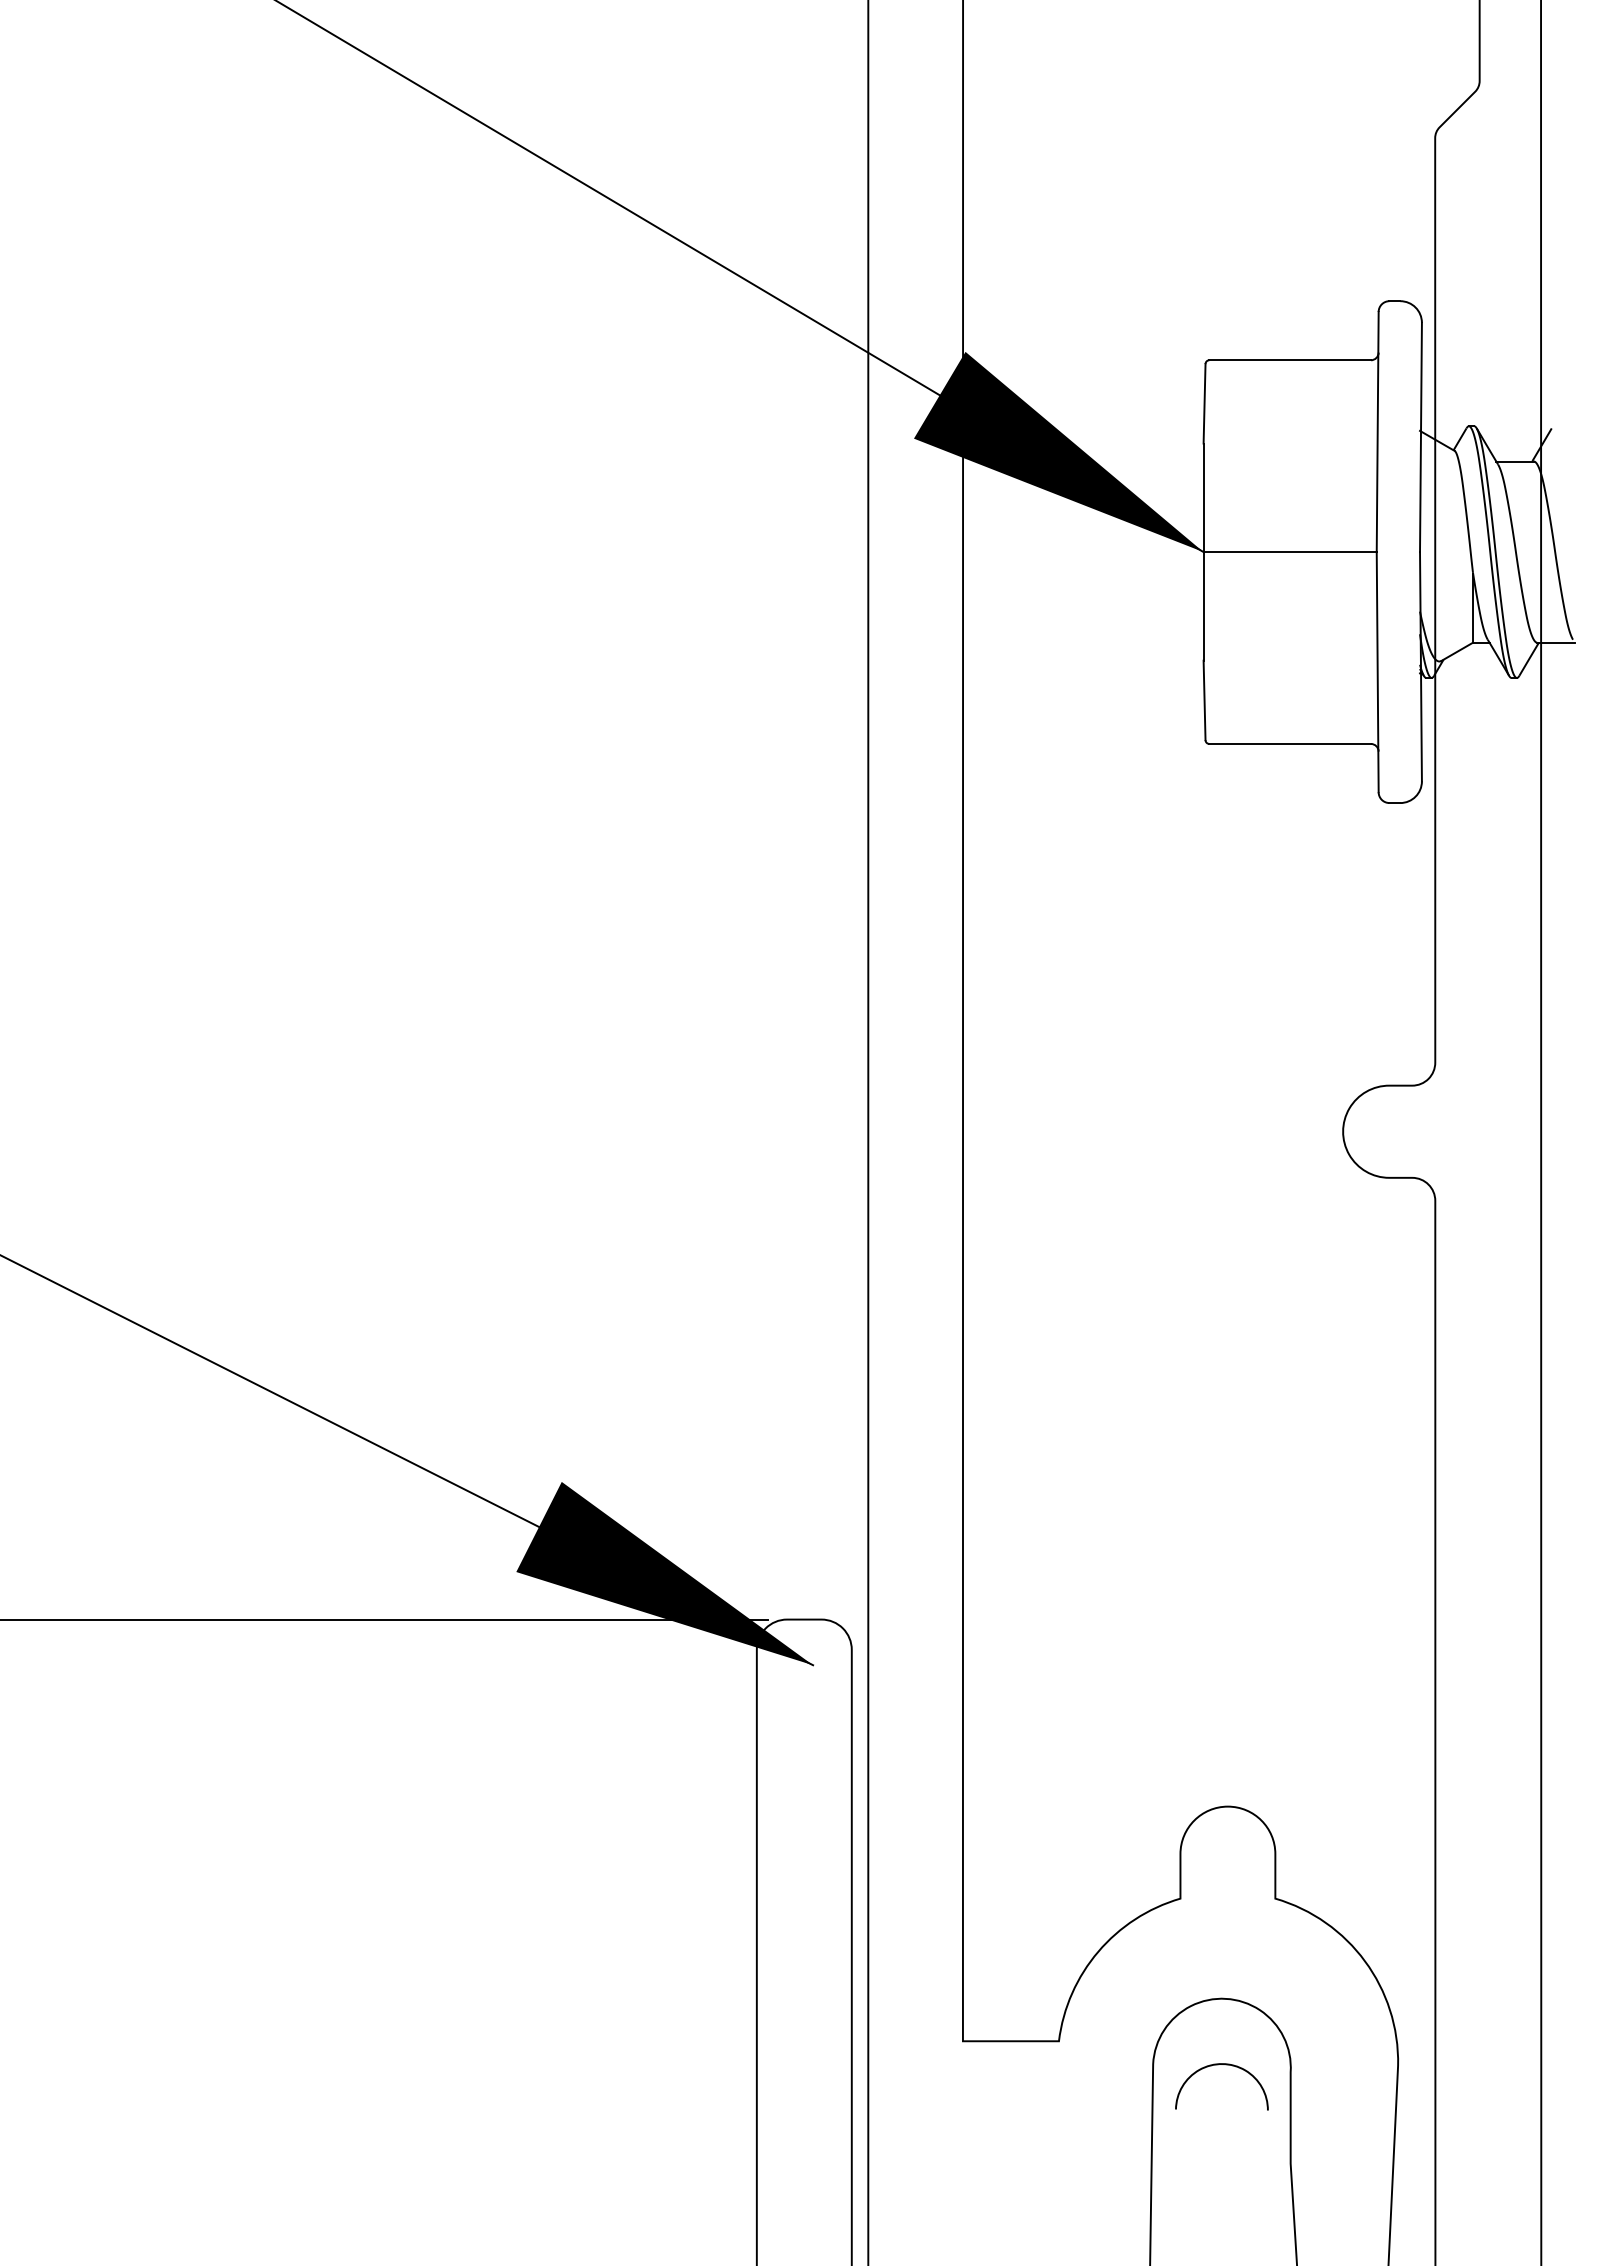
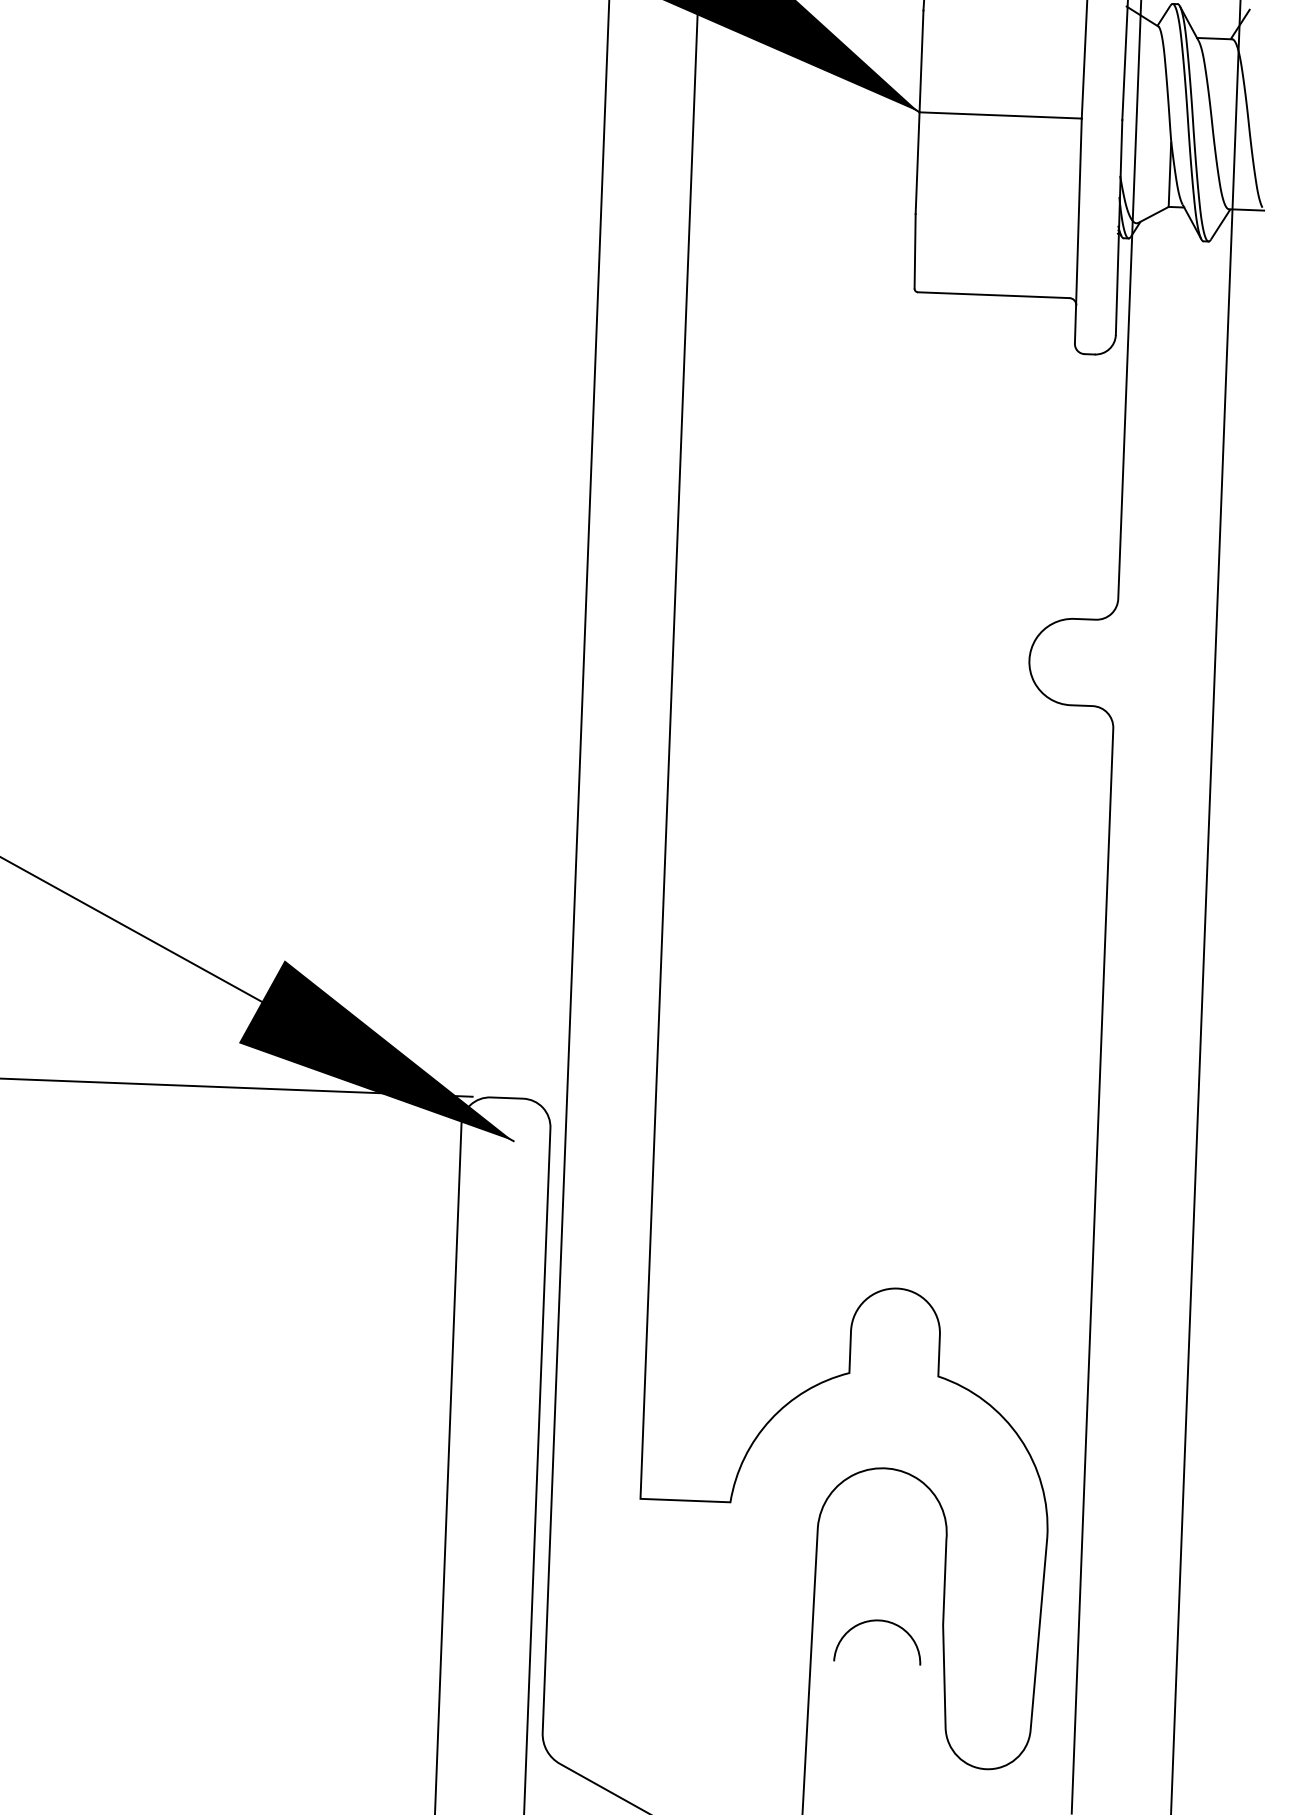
curve: (1218, 2065) -> (875, 1621), moved

